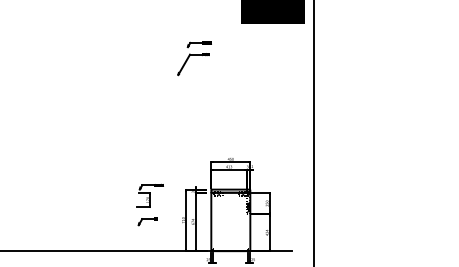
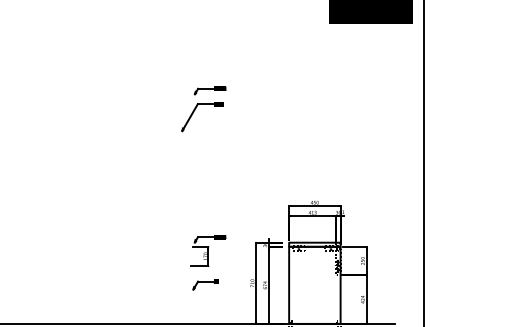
part: (194, 58) -> (203, 109), moved

